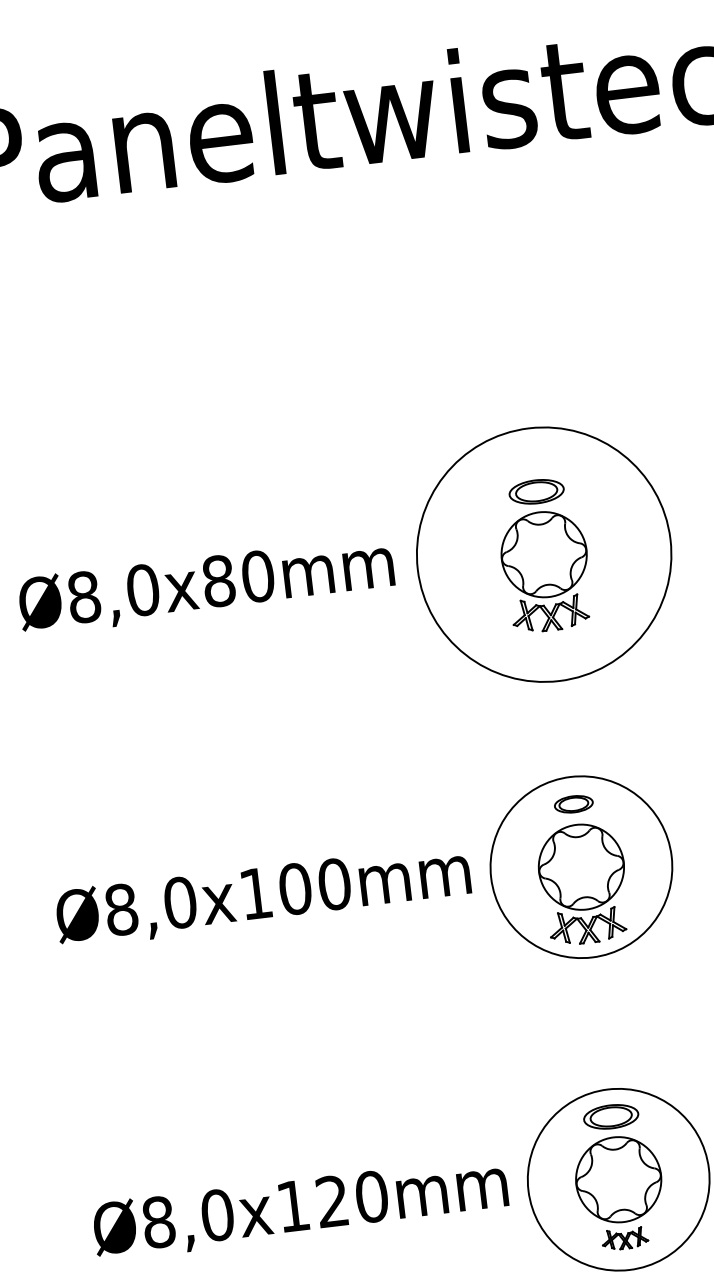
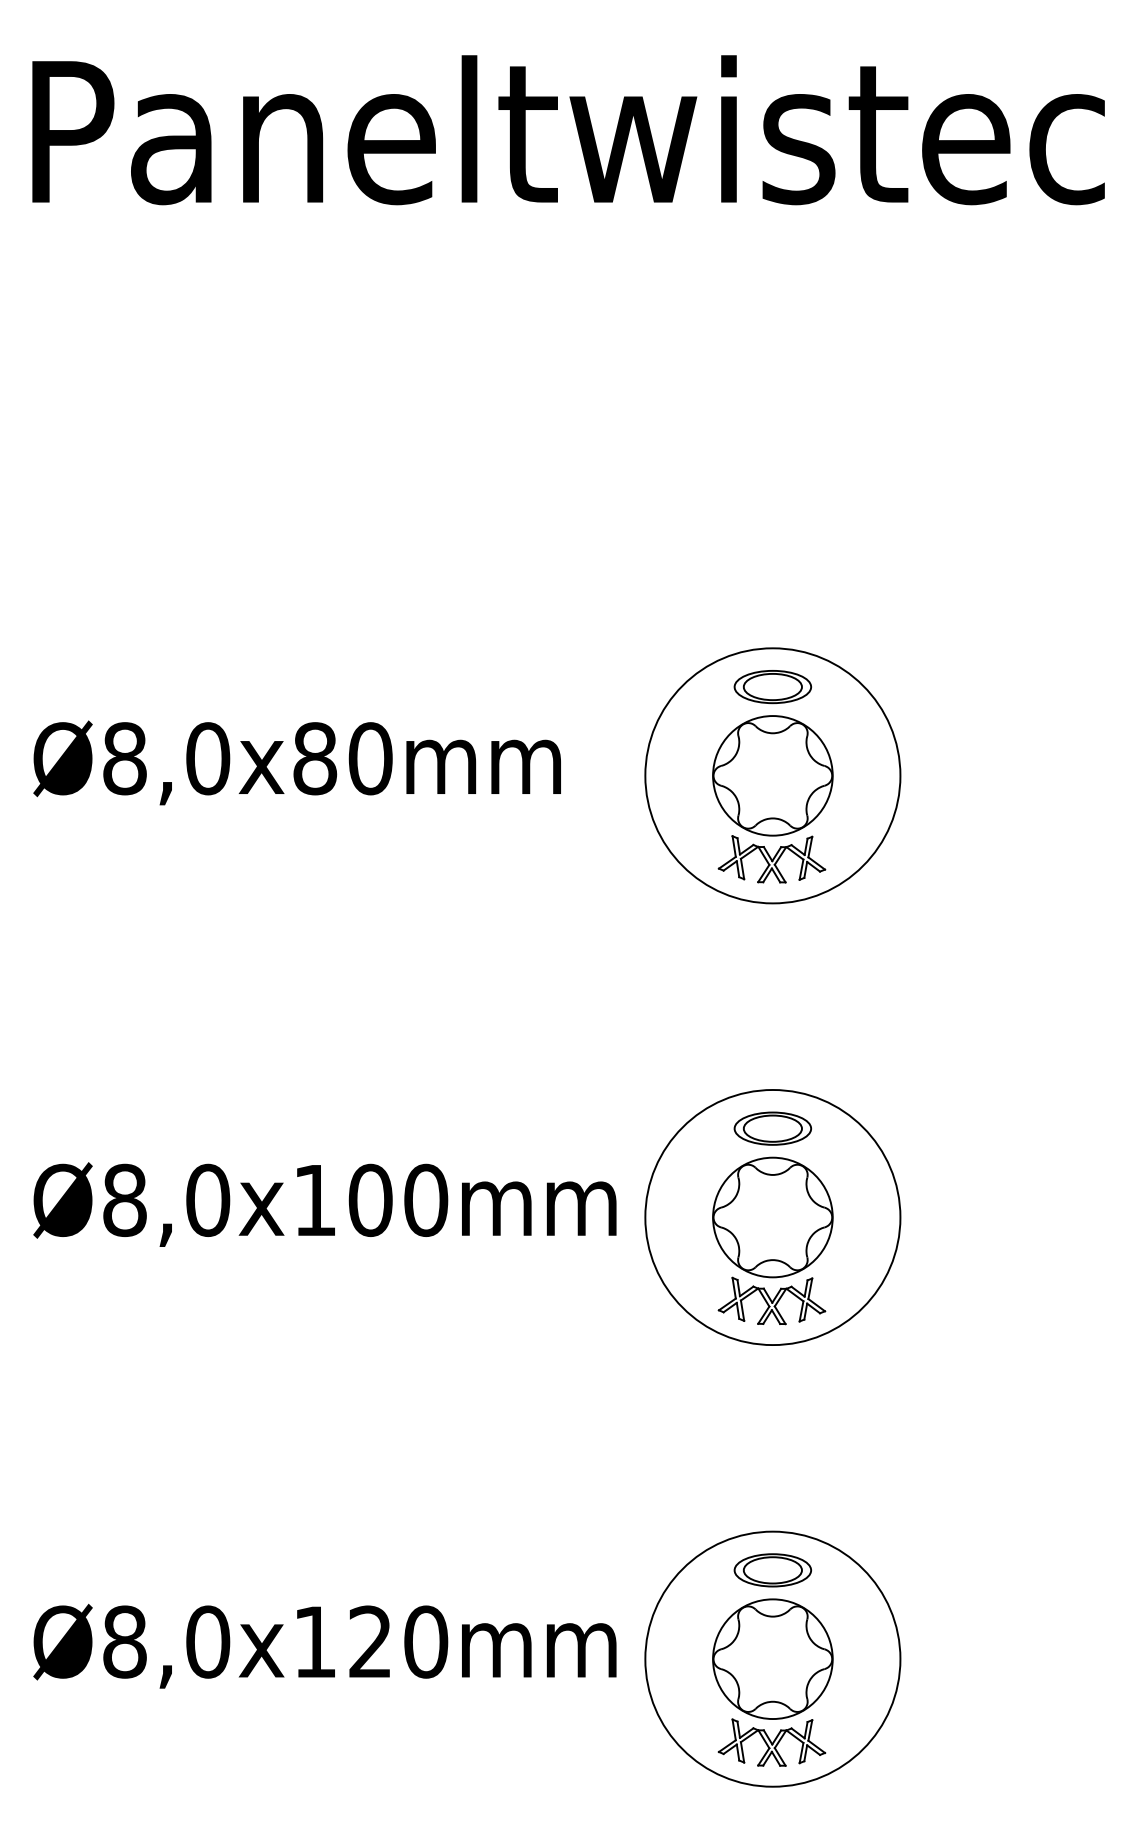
circle: (543, 554) -> (772, 775), size x0.71
part: (573, 804) -> (772, 1128), size x1.43
part: (624, 1238) -> (771, 1742), size x1.67

